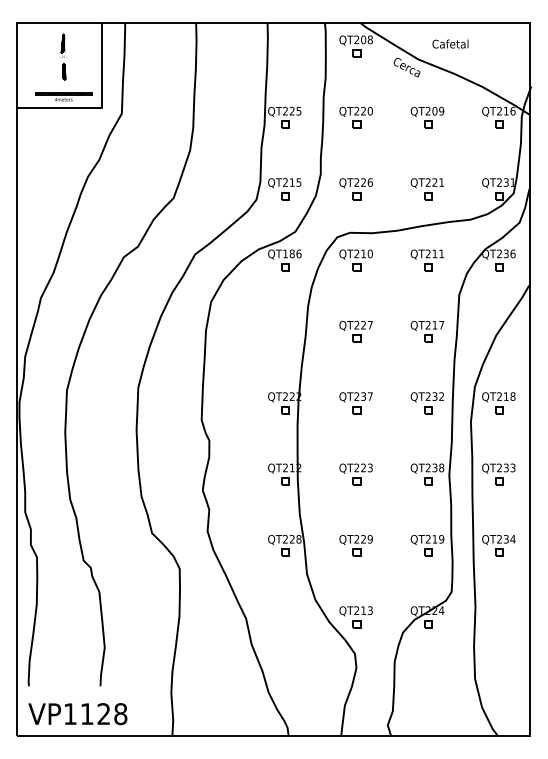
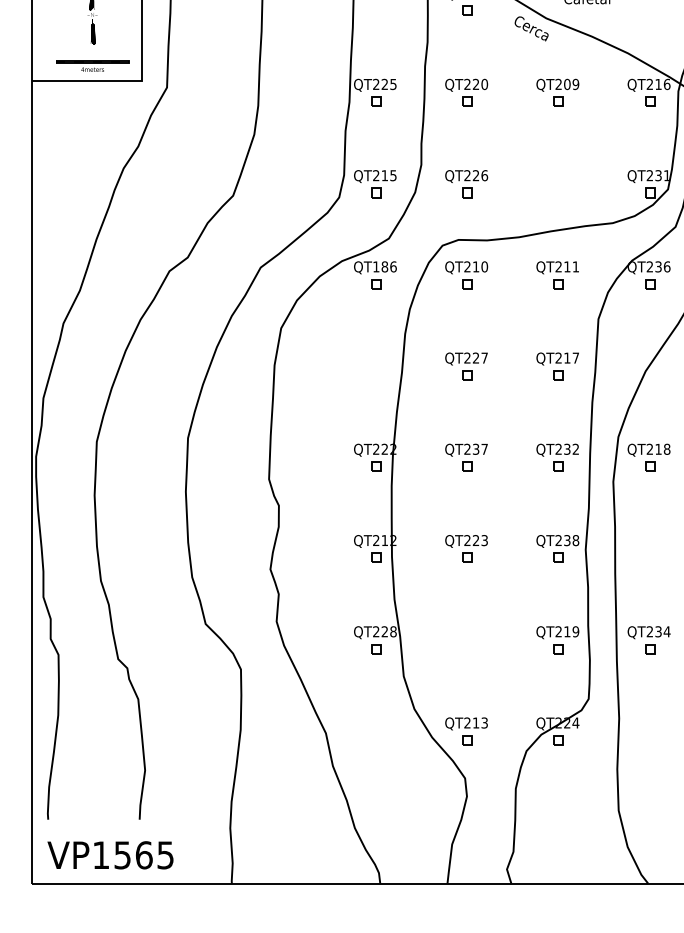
part: (426, 189) -> (556, 184), removed
part: (498, 474) -> (648, 548), removed
part: (355, 545) -> (465, 639), removed
text: (103, 714) -> (143, 855), VP1128 -> VP1565

